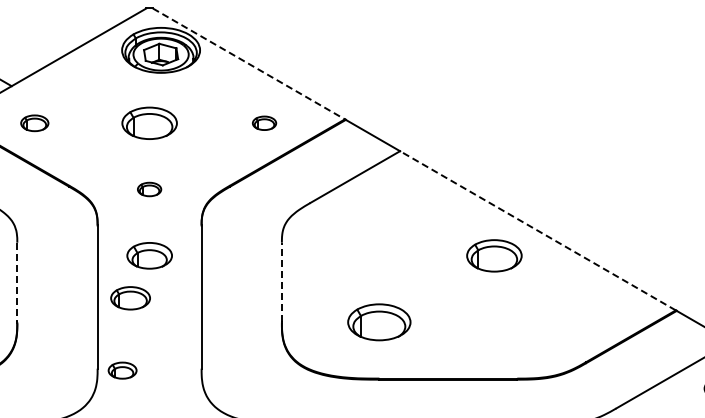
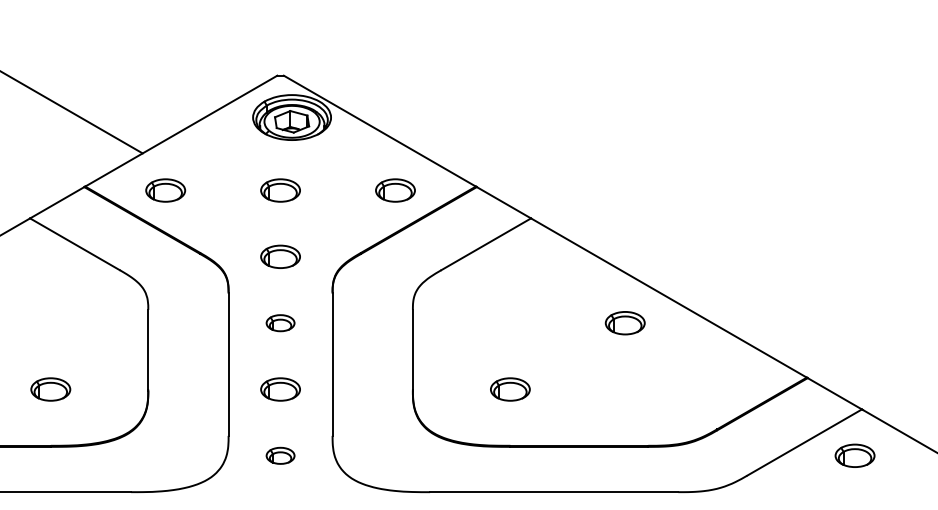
line: (248, 64) -> (379, 131), dashed -> solid
part: (34, 123) -> (165, 190), size x1.43
part: (149, 123) -> (280, 190), size x0.71
part: (264, 123) -> (395, 190), size x1.67
part: (149, 189) -> (280, 256), size x1.67
line: (537, 230) -> (668, 297), dashed -> solid
part: (149, 256) -> (280, 323), size x0.62
part: (493, 256) -> (624, 323), size x0.71
line: (17, 282) -> (148, 349), dashed -> solid
line: (281, 282) -> (412, 349), dashed -> solid
part: (130, 298) -> (280, 389), moved
part: (379, 322) -> (510, 389), size x0.62
part: (122, 370) -> (280, 455), moved

